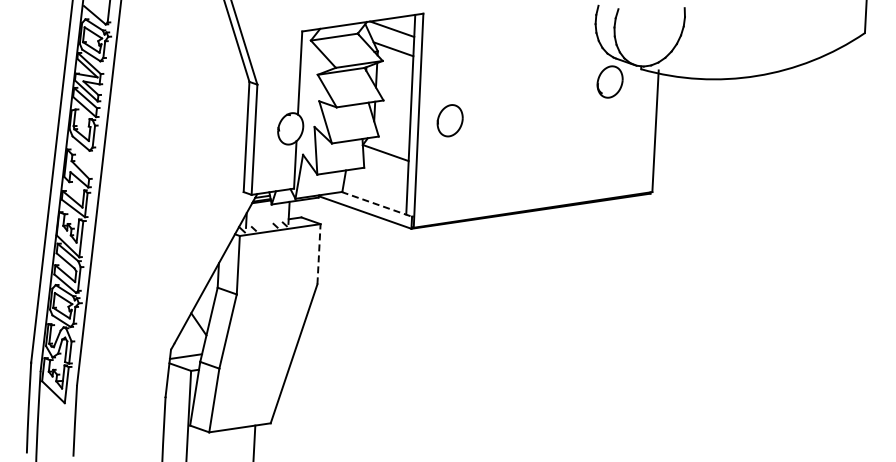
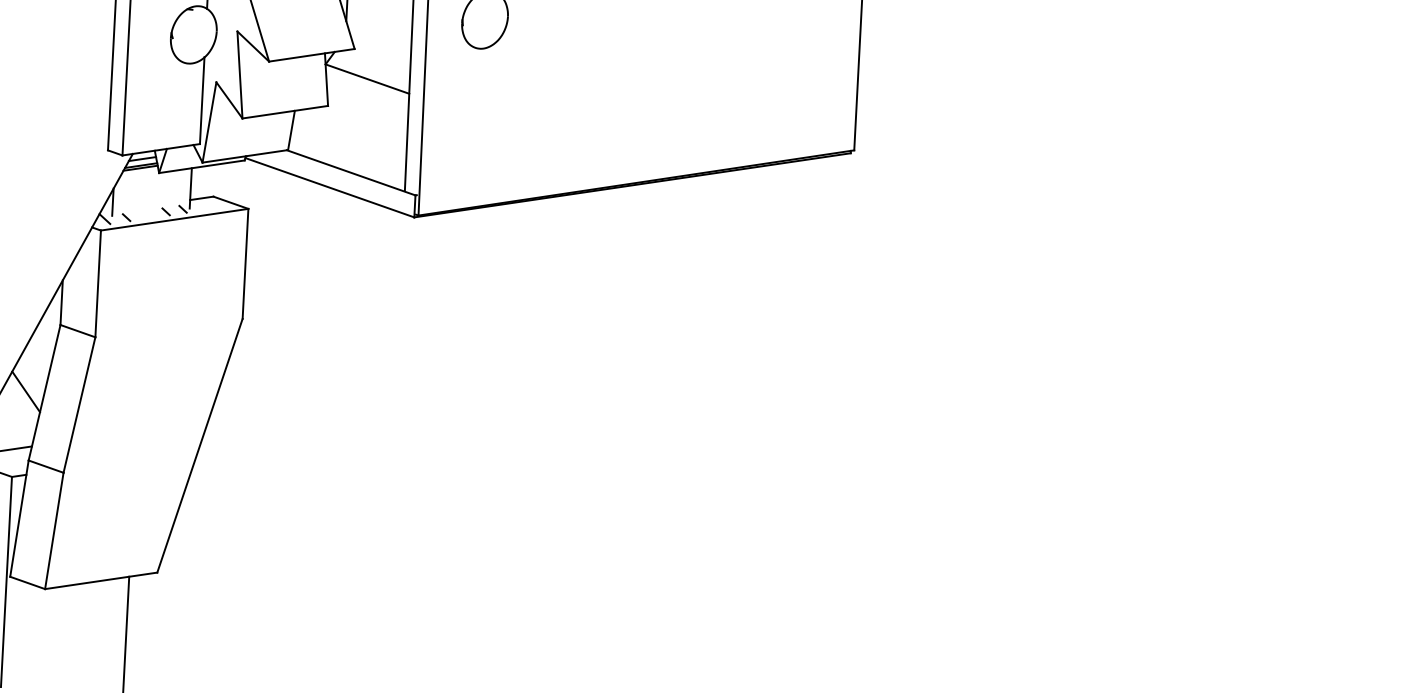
line: (377, 204) -> (352, 173), dashed -> solid
line: (319, 253) -> (246, 262), dashed -> solid

